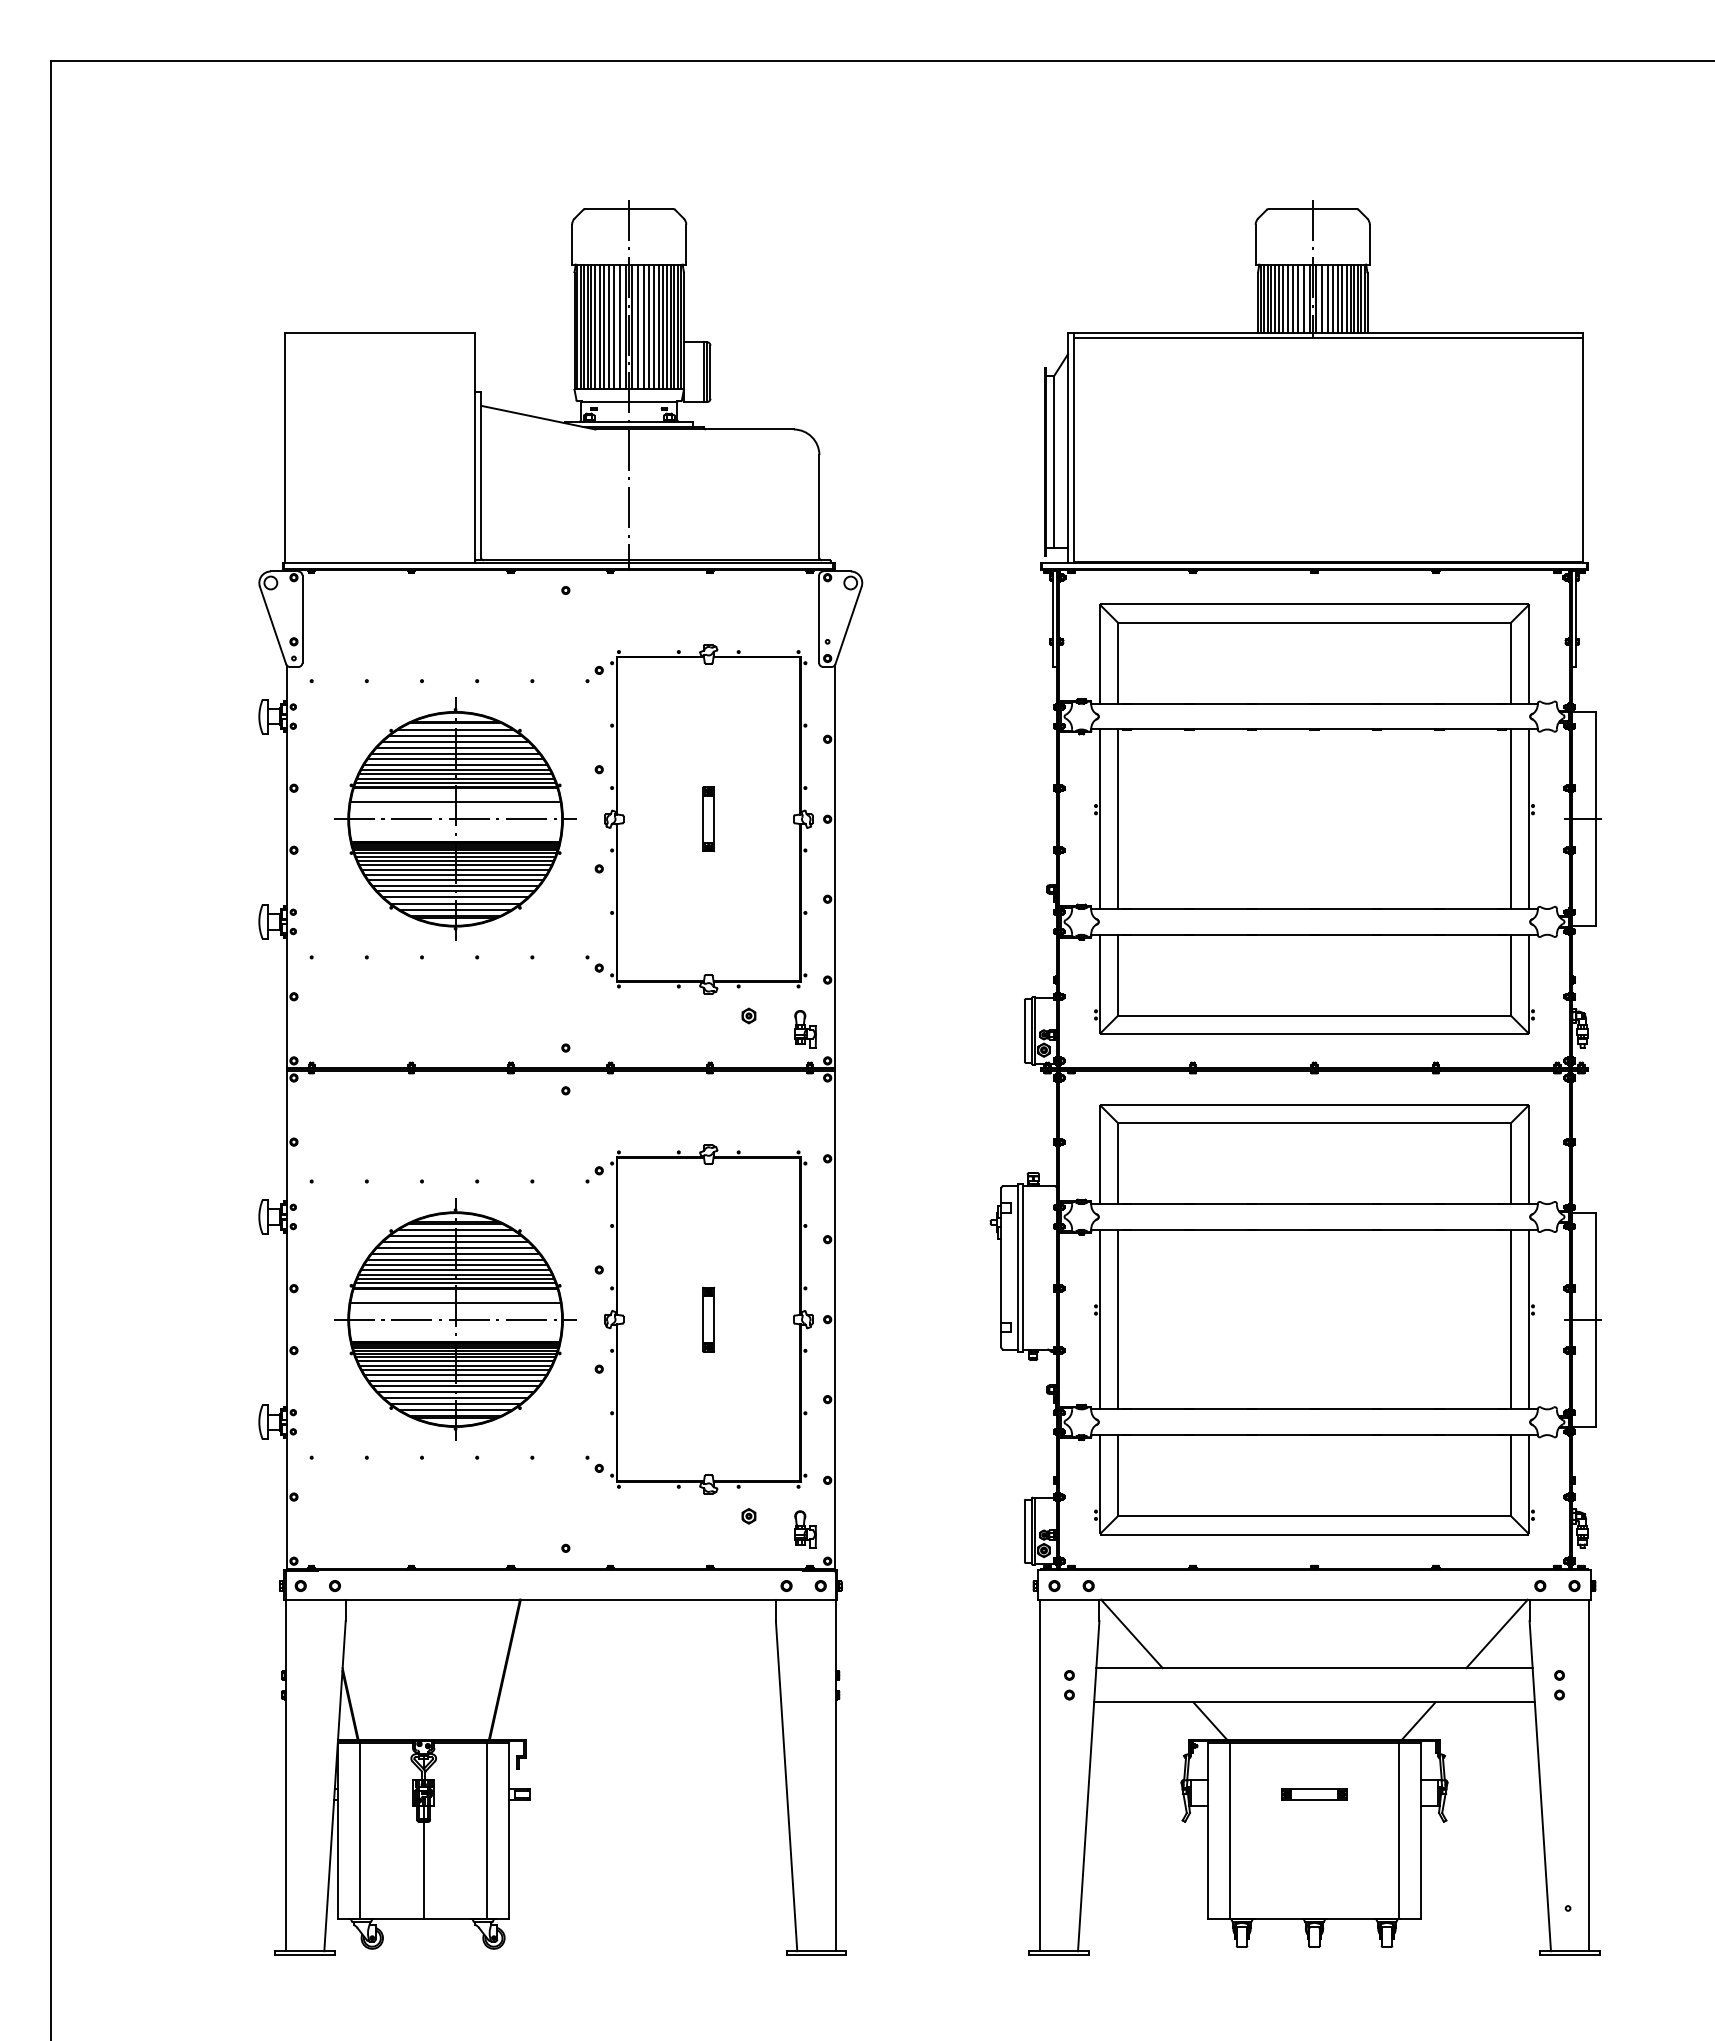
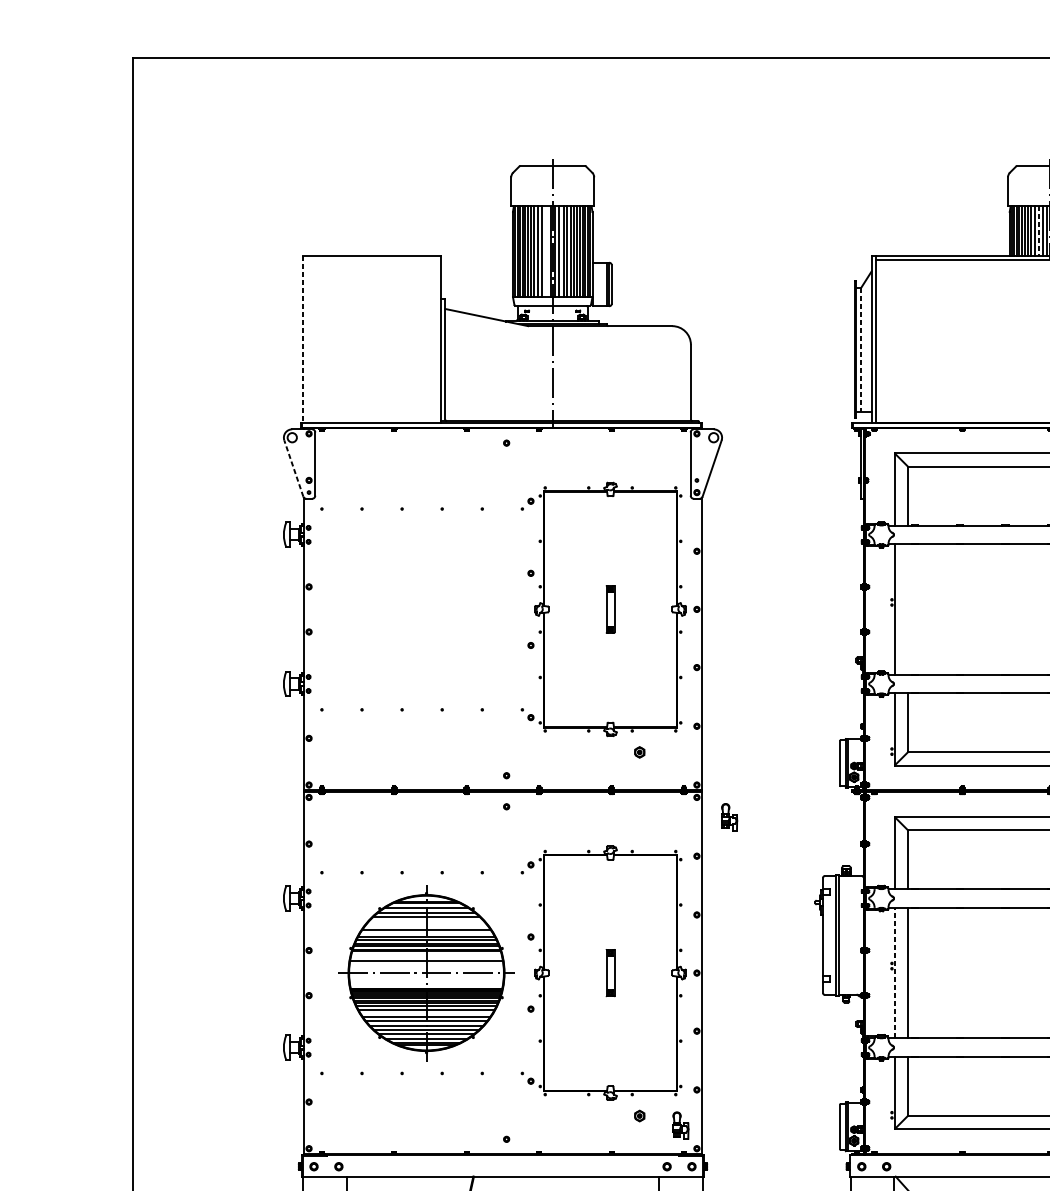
line: (1297, 299) -> (1038, 231), solid -> dashed
line: (620, 326) -> (546, 251), removed
line: (284, 447) -> (302, 339), solid -> dashed
line: (1053, 462) -> (861, 350), solid -> dashed
line: (273, 625) -> (294, 468), solid -> dashed
part: (455, 818) -> (426, 608), removed
line: (1118, 819) -> (908, 609), removed
part: (805, 1029) -> (729, 817), moved
line: (455, 1248) -> (426, 921), removed
line: (455, 1254) -> (426, 925), removed
line: (455, 1265) -> (426, 933), removed
line: (1099, 1319) -> (894, 972), solid -> dashed
line: (455, 1375) -> (426, 1013), removed

